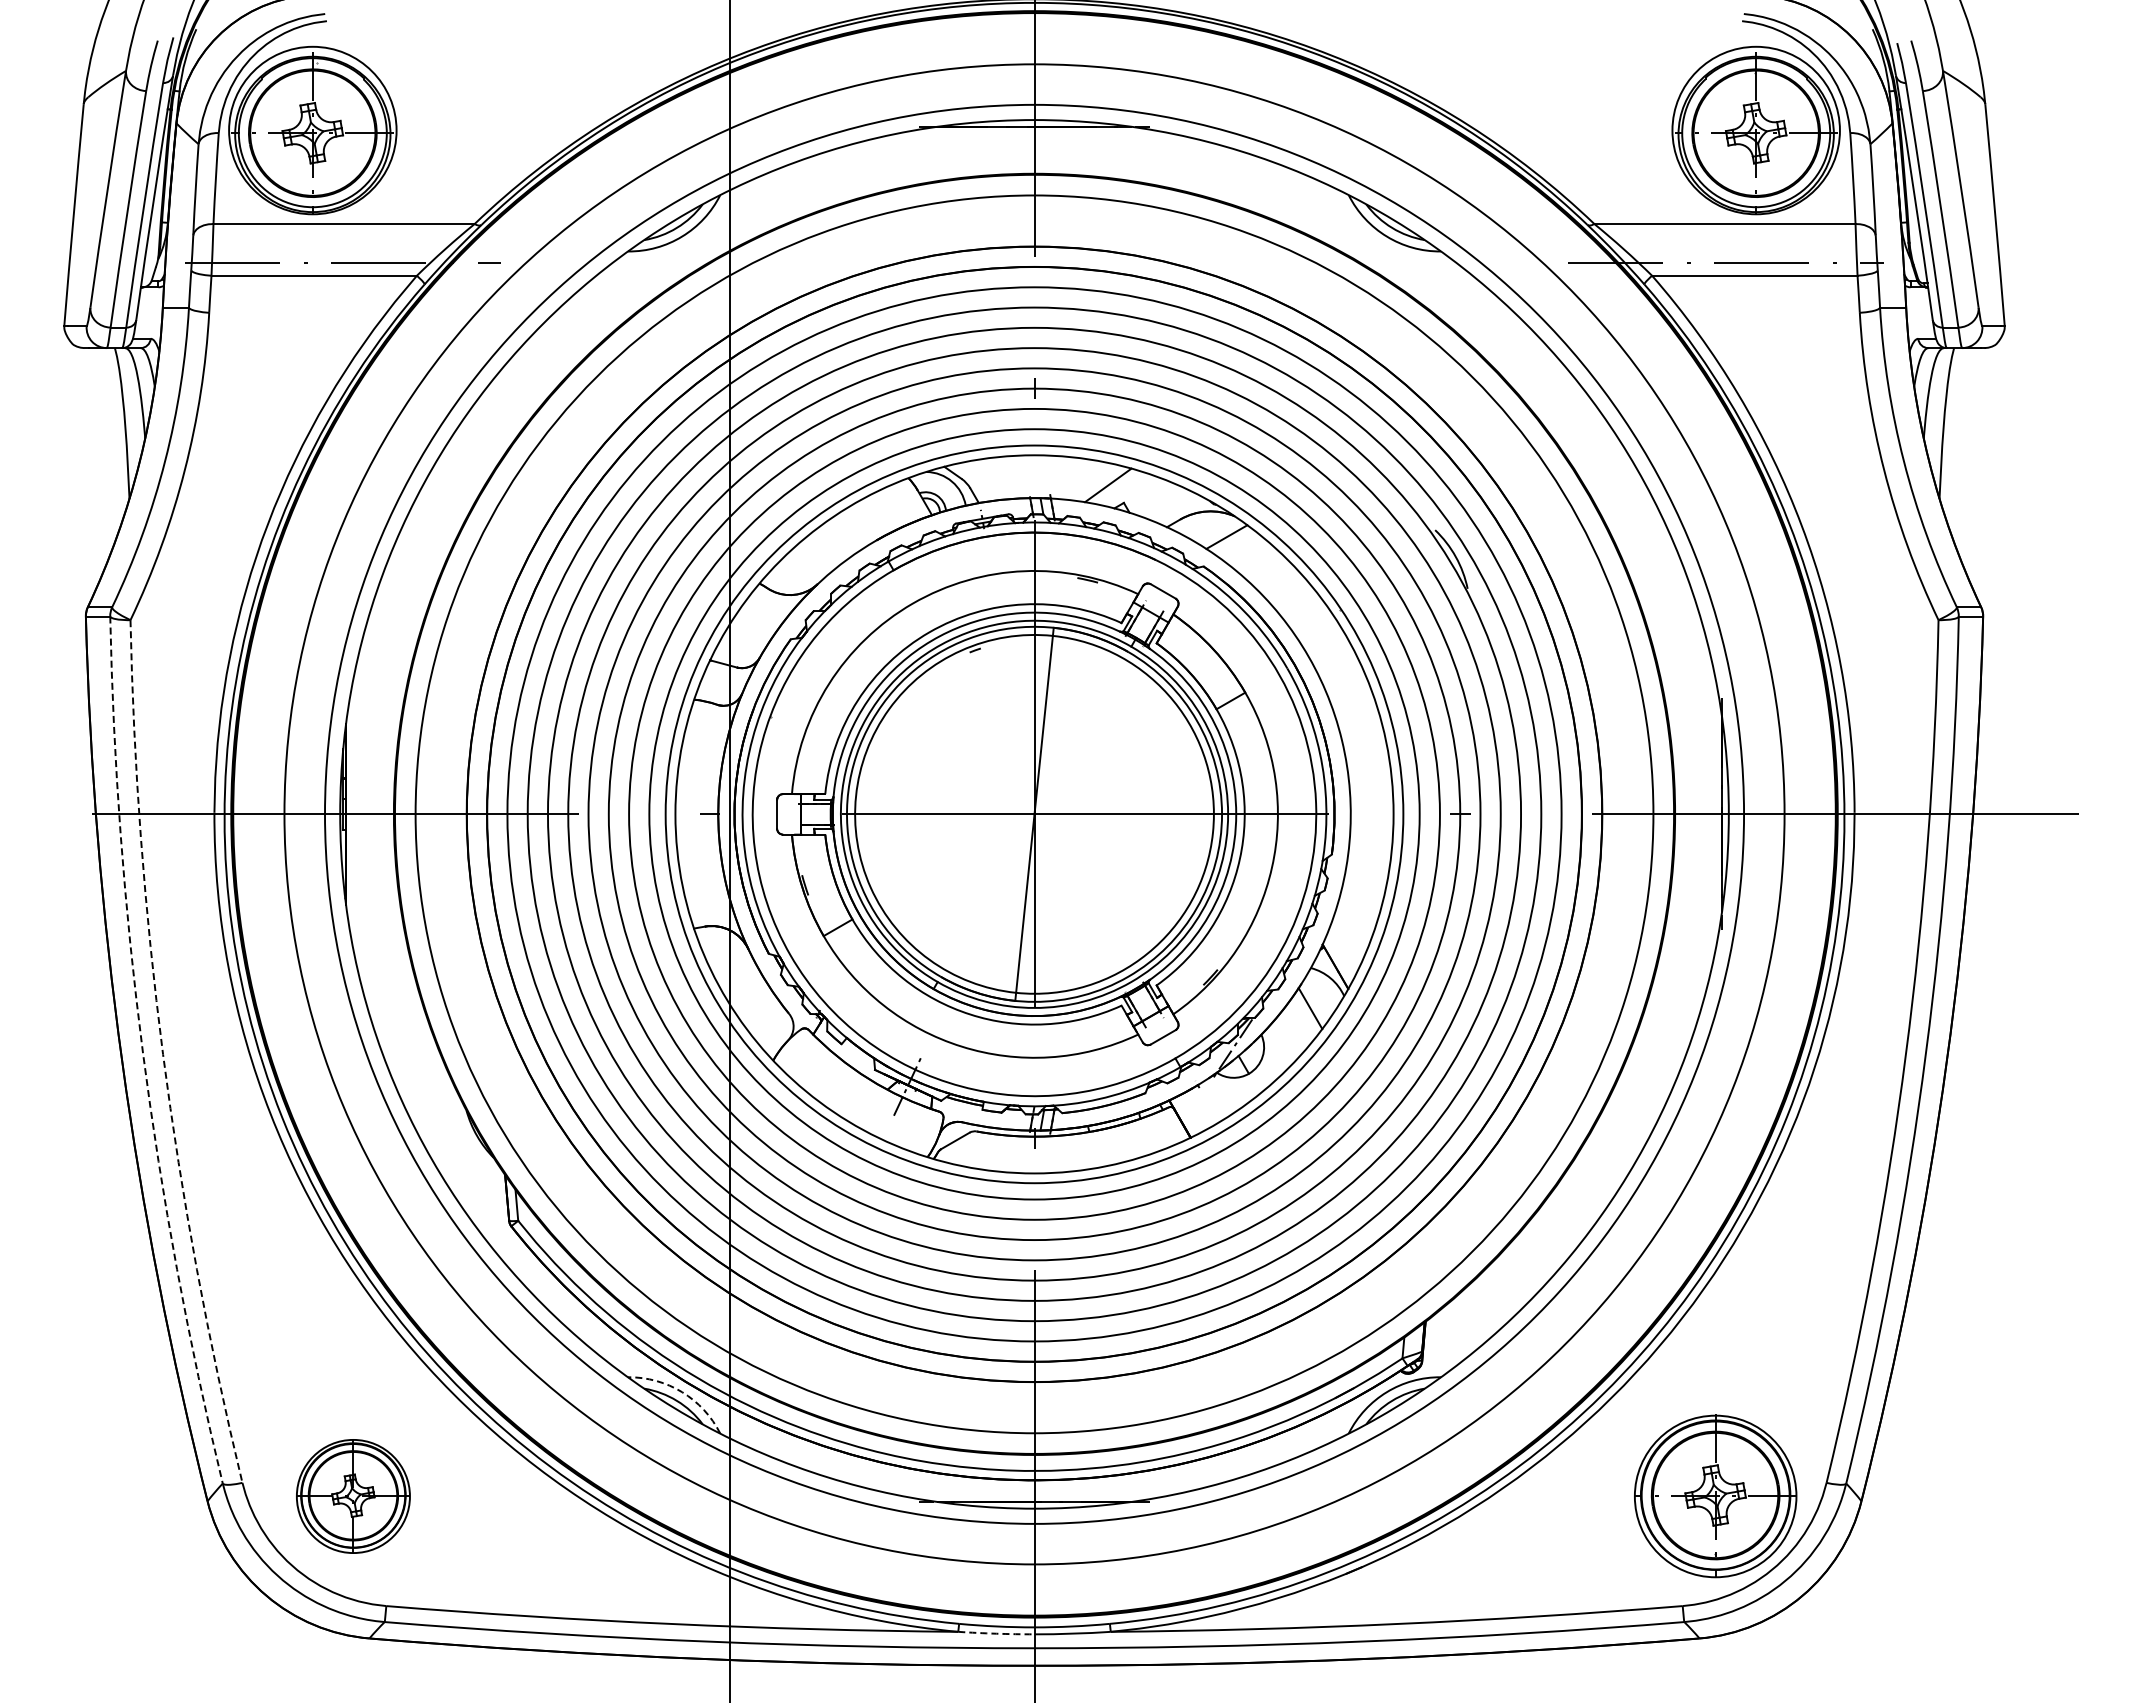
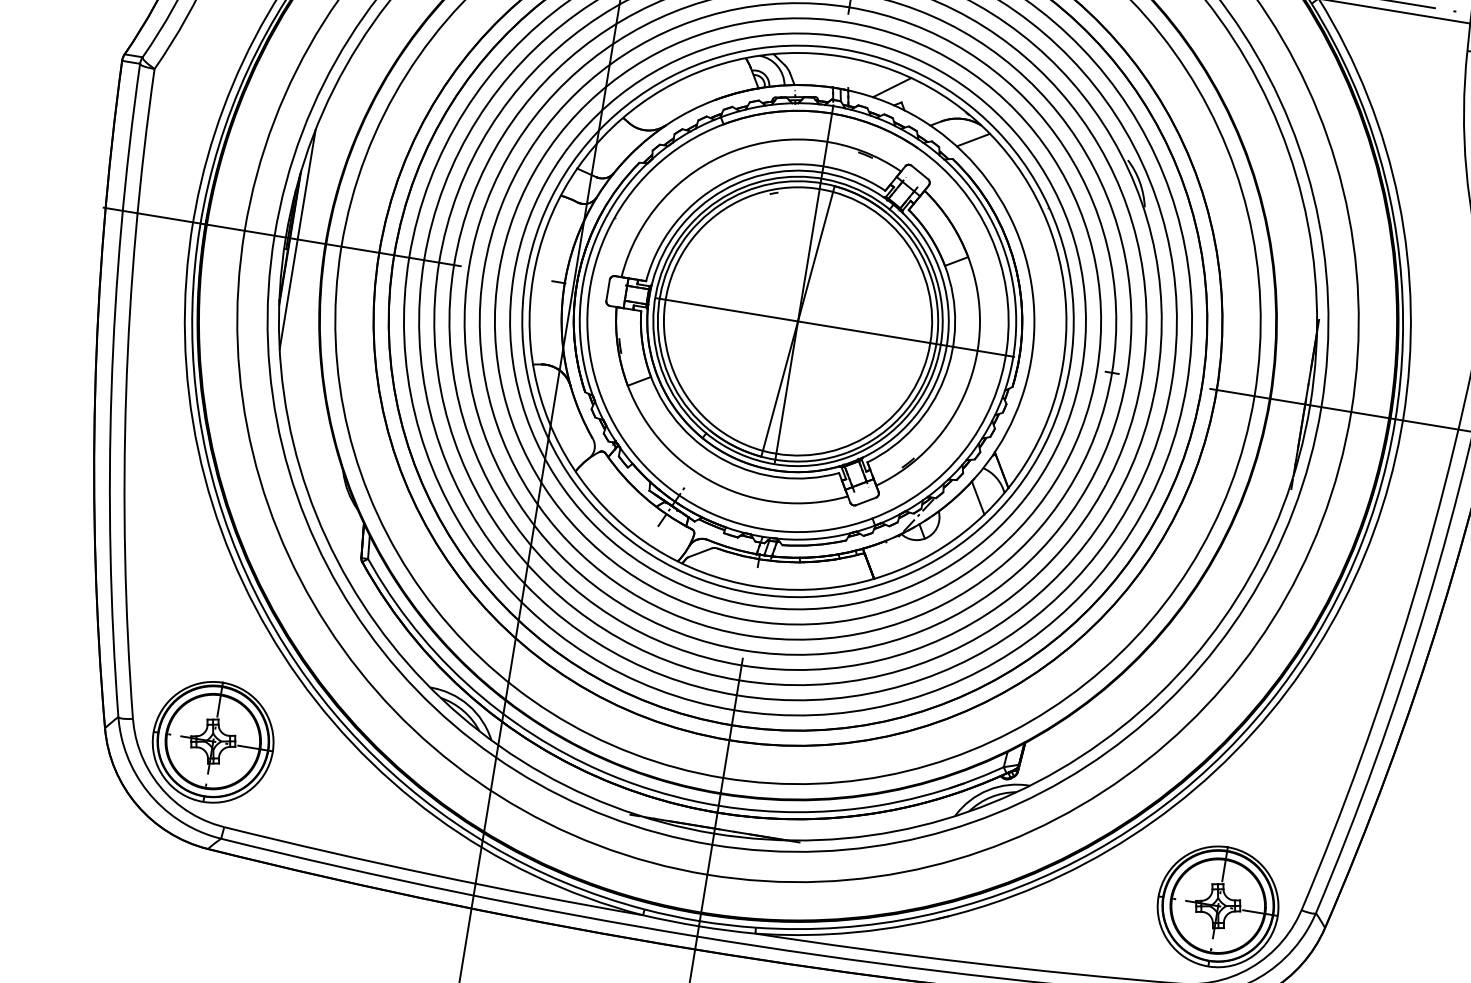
line: (356, 814) -> (297, 239), added
arc: (143, 1053) -> (111, 390), dashed -> solid
arc: (163, 1054) -> (126, 393), dashed -> solid
arc: (682, 1392) -> (468, 705), dashed -> solid
part: (353, 1496) -> (213, 742), size x1.43
arc: (996, 1633) -> (671, 921), dashed -> solid

